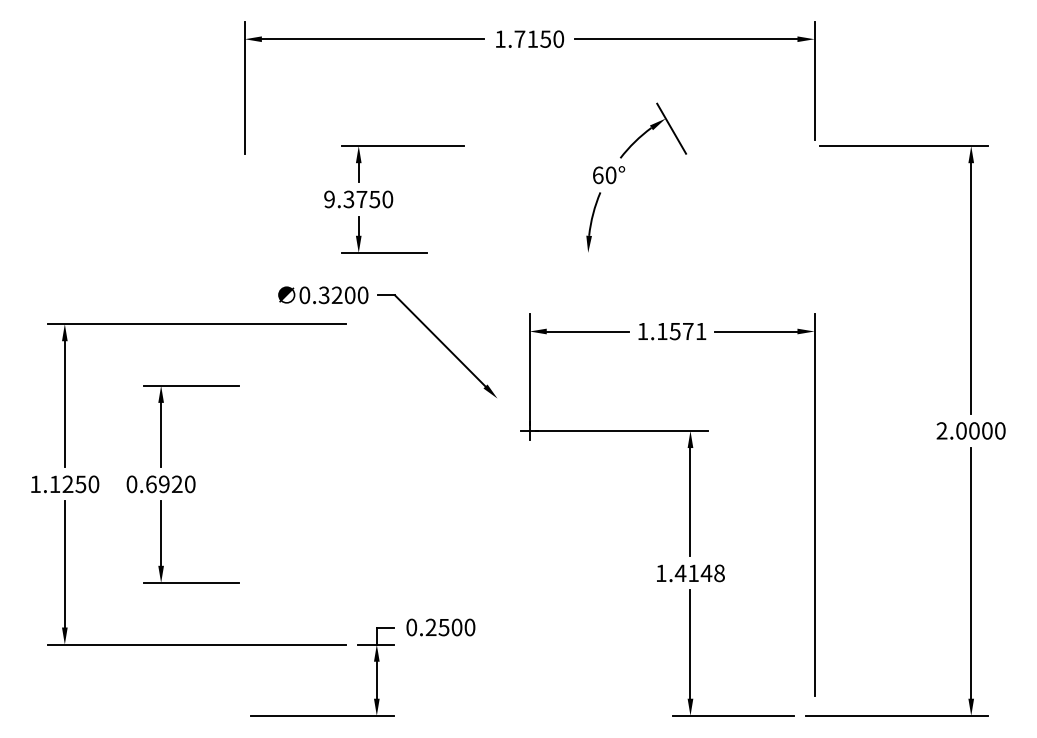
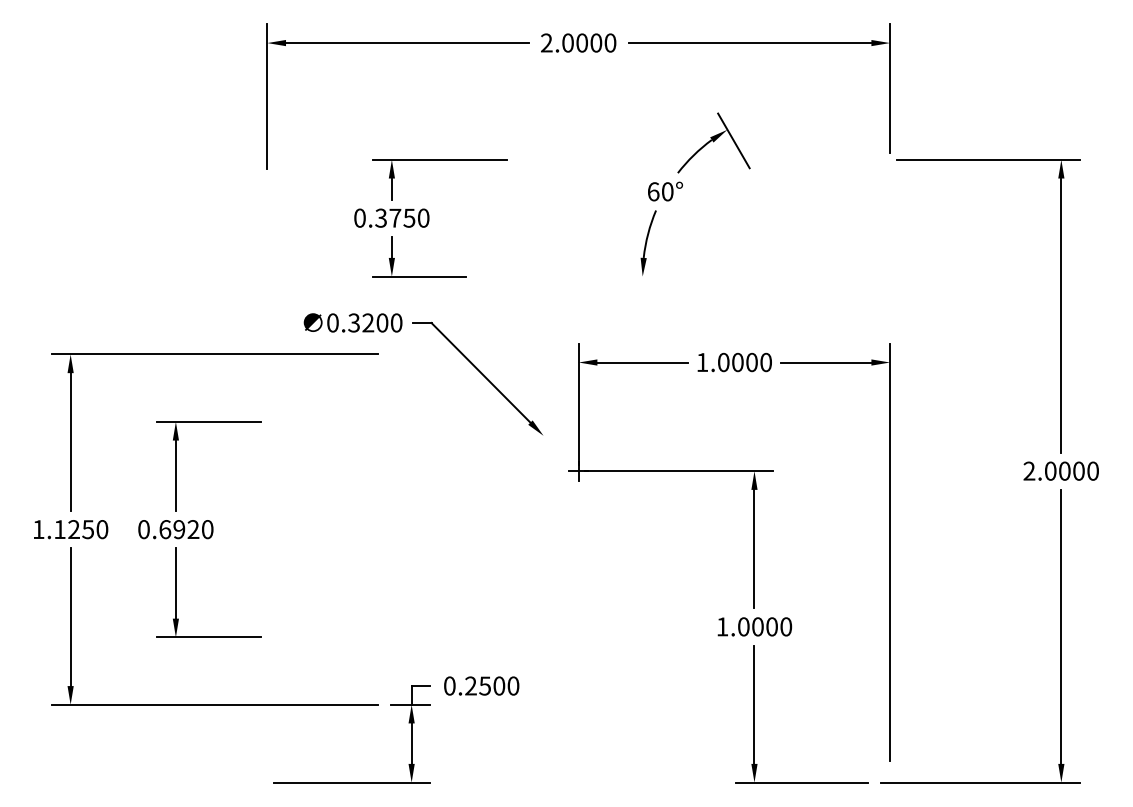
text: (523, 38) -> (571, 42), 1.7150 -> 2.0000
text: (329, 198) -> (359, 217), 9.3750 -> 0.3750
text: (681, 331) -> (744, 362), 1.1571 -> 1.0000
text: (699, 573) -> (764, 626), 1.4148 -> 1.0000

